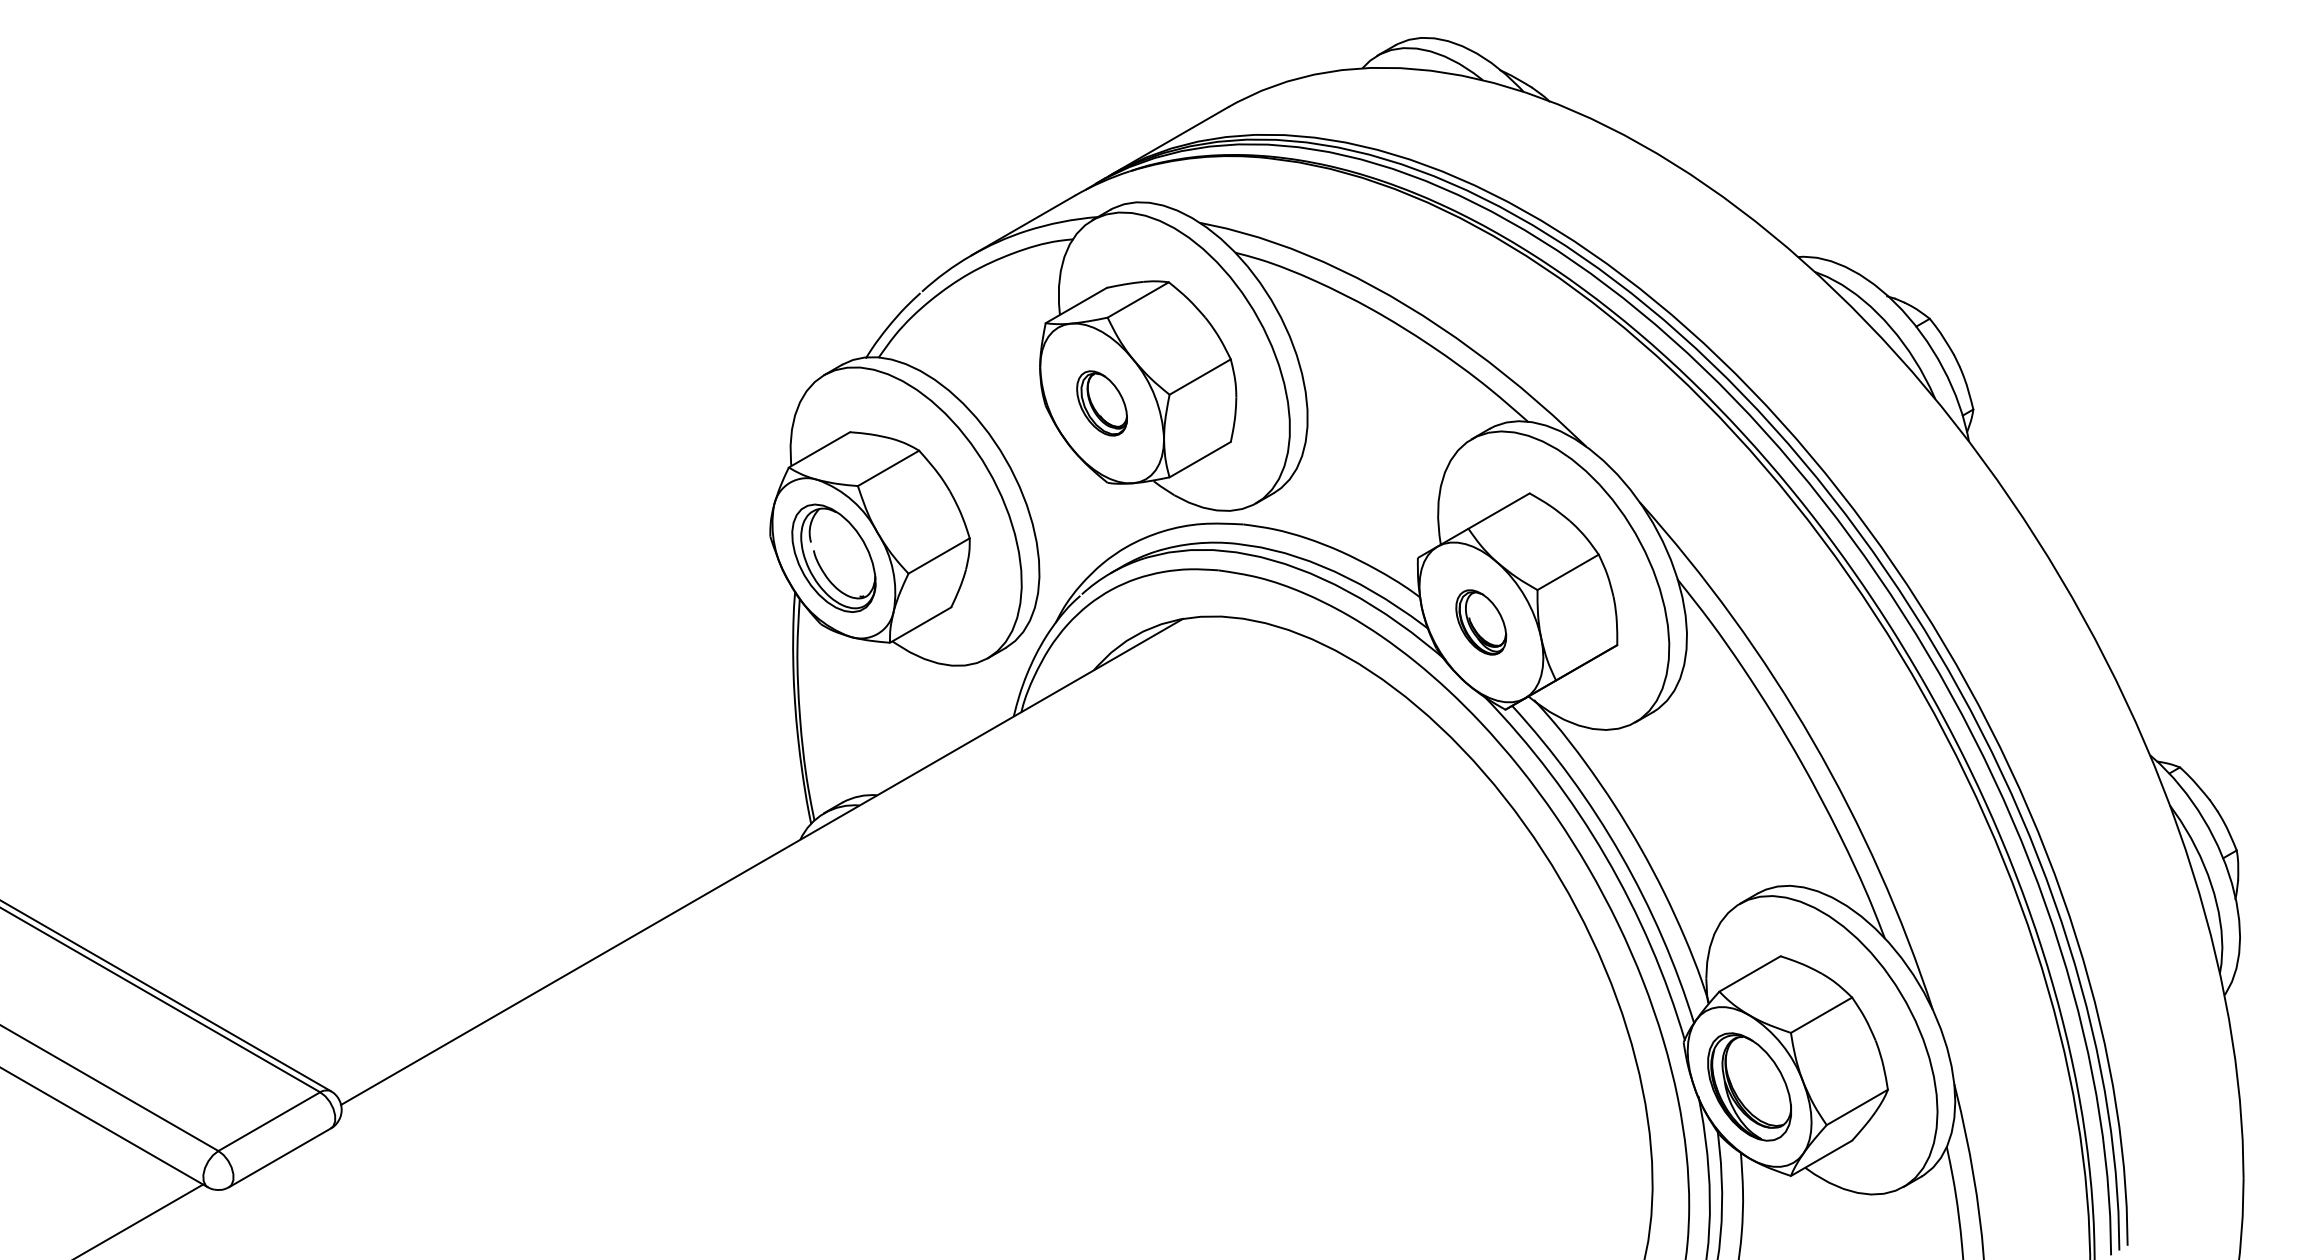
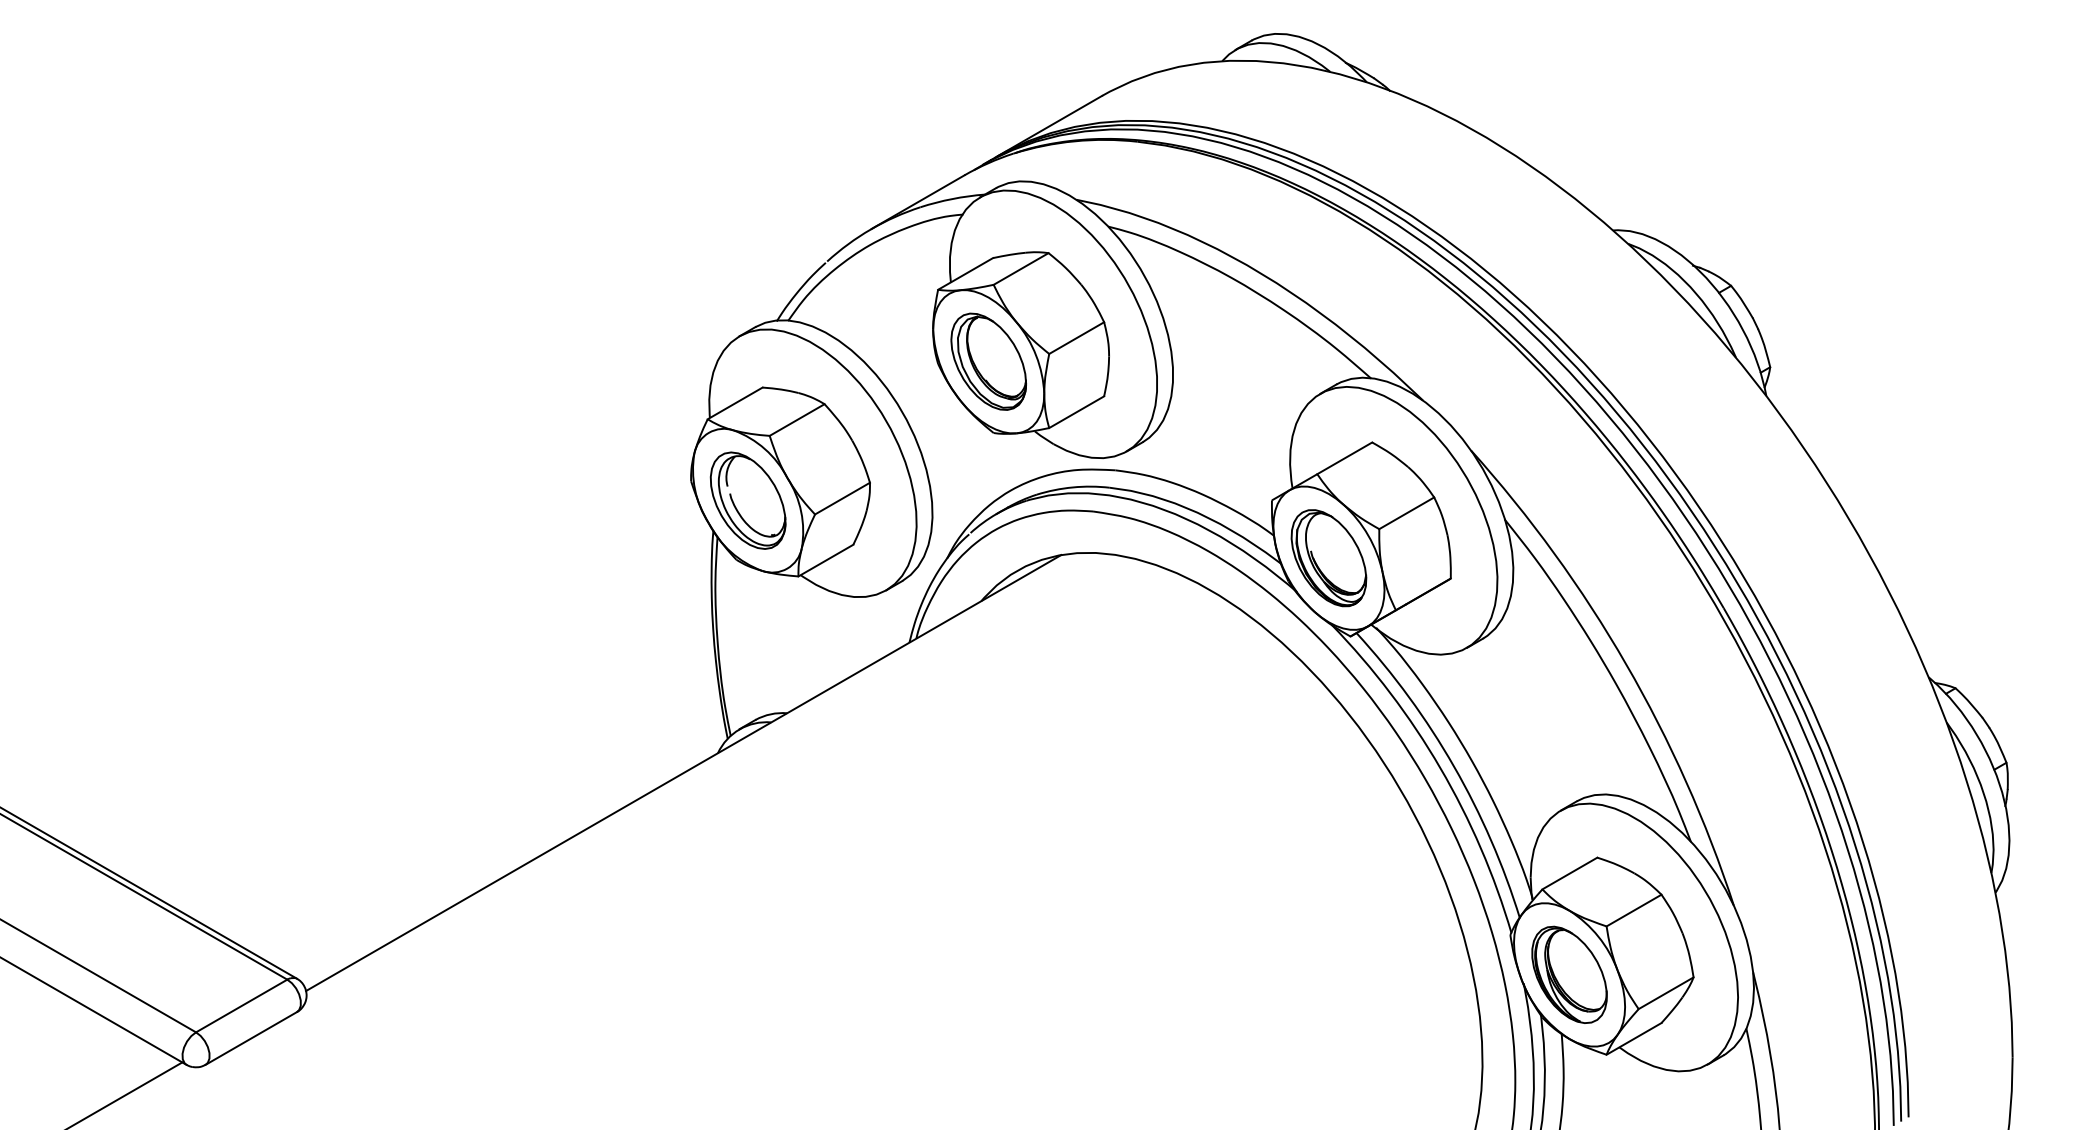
part: (1101, 403) -> (988, 361), size x1.67
part: (1480, 622) -> (1328, 558), size x1.67

